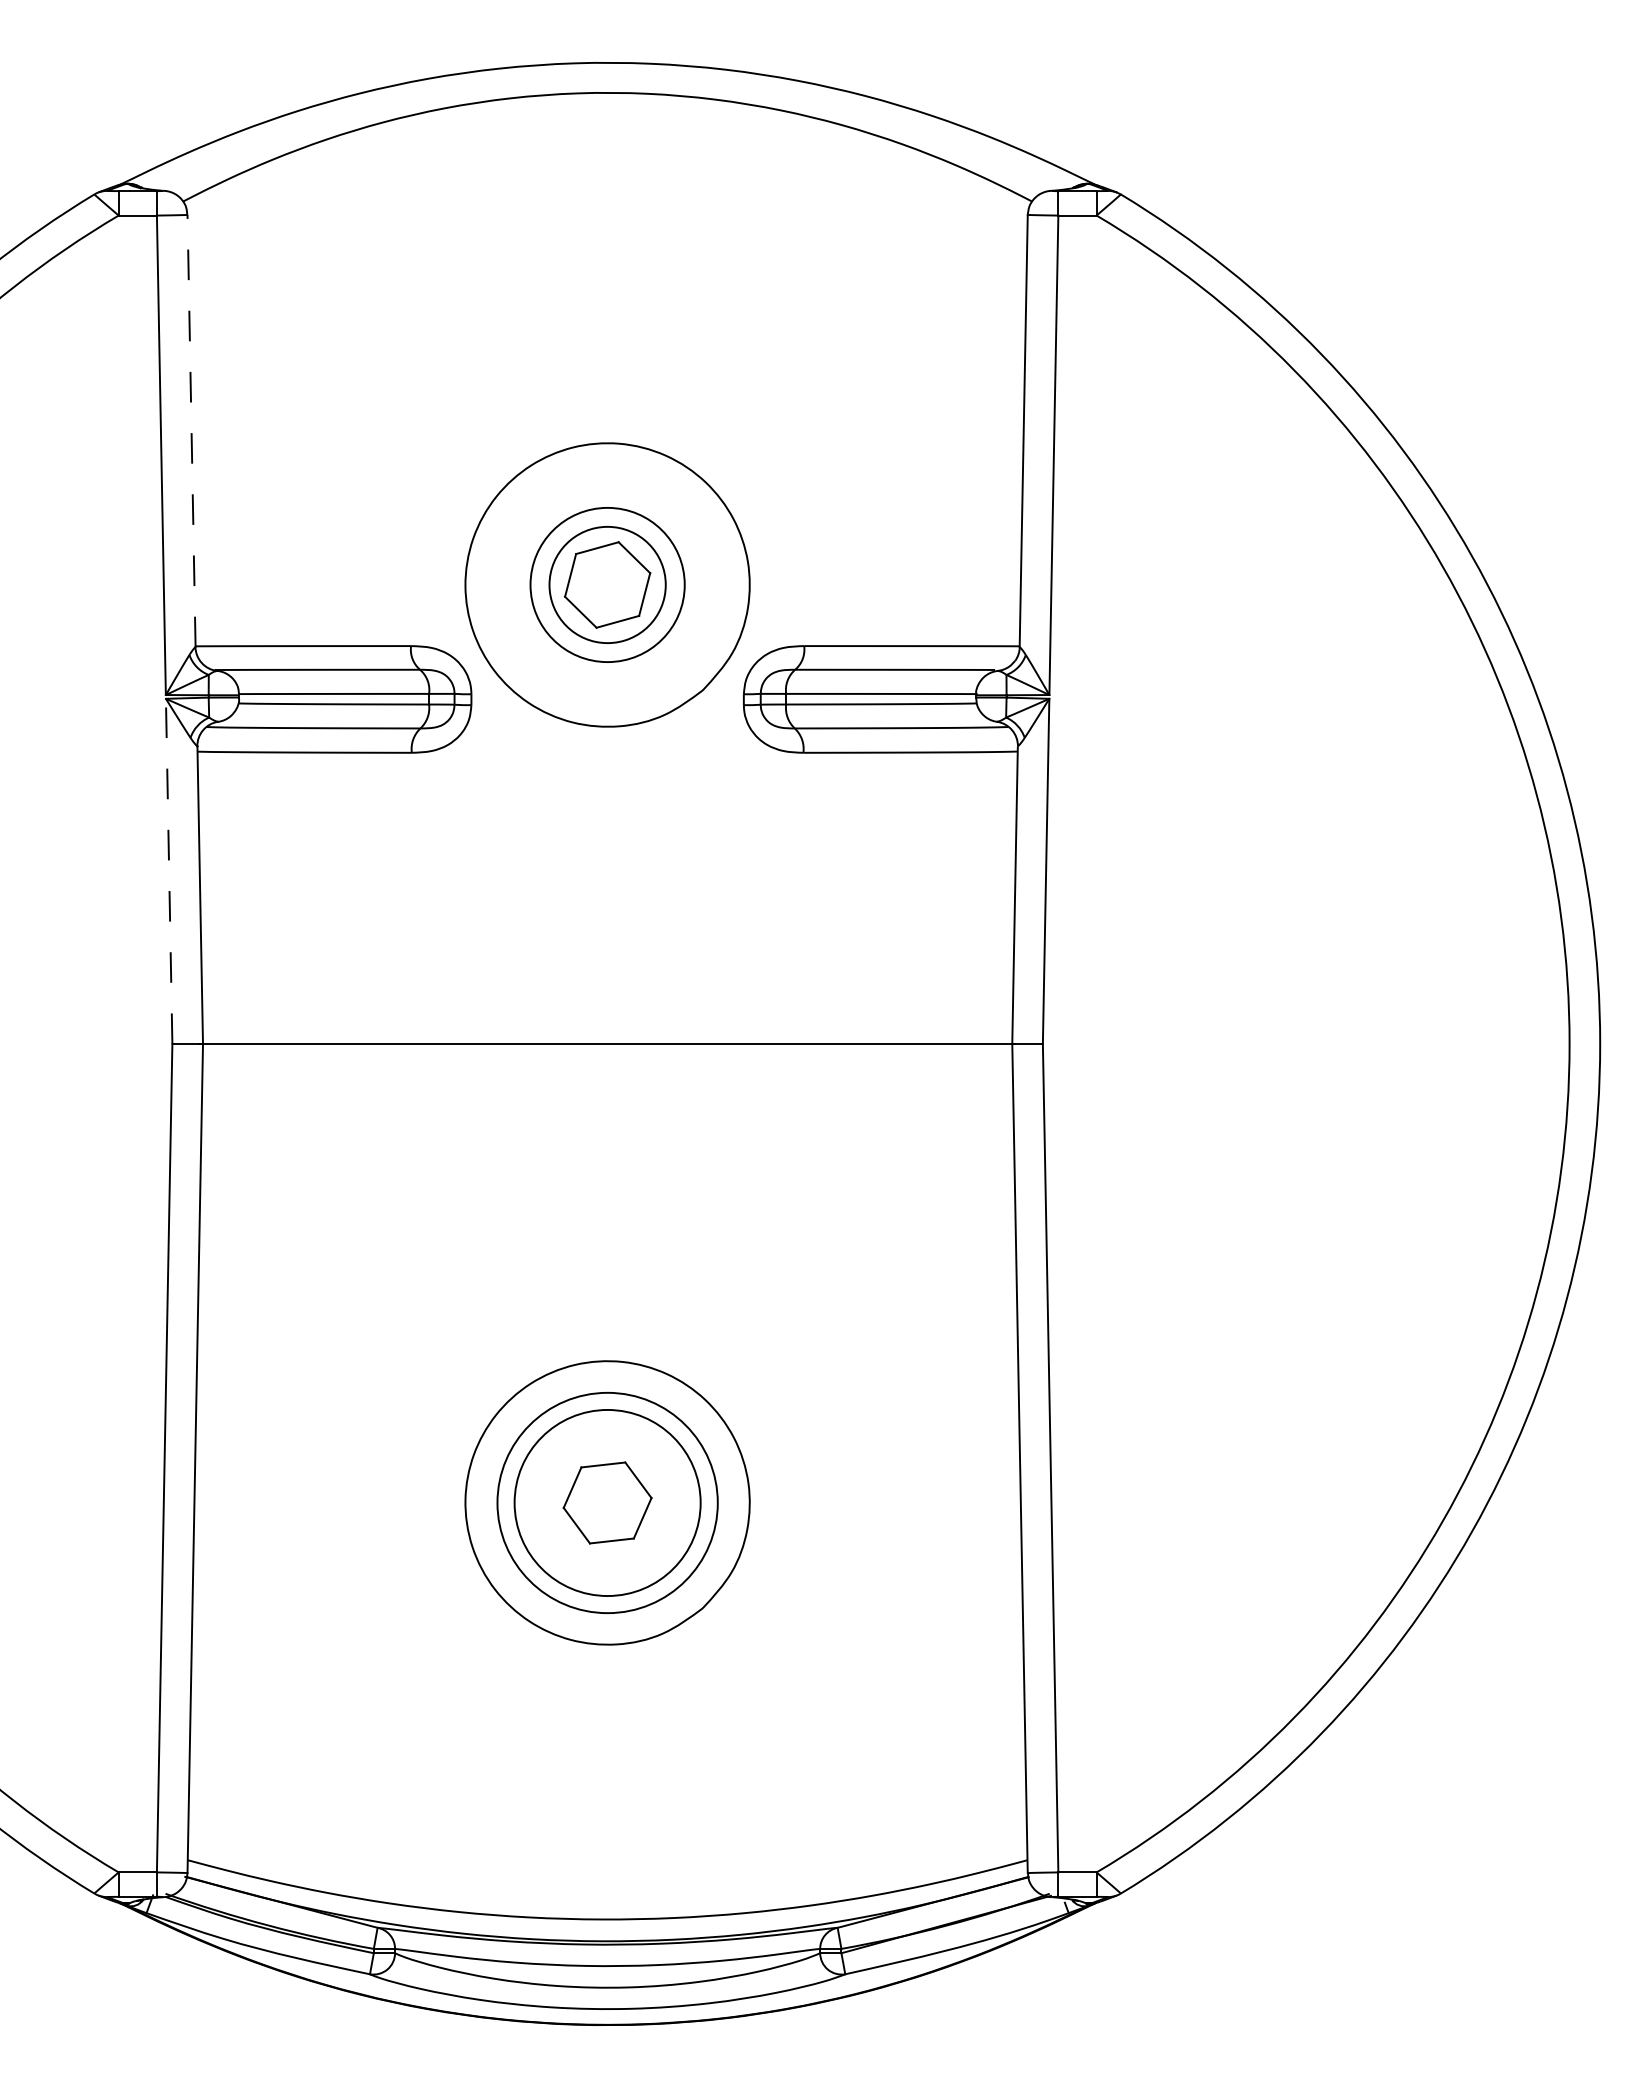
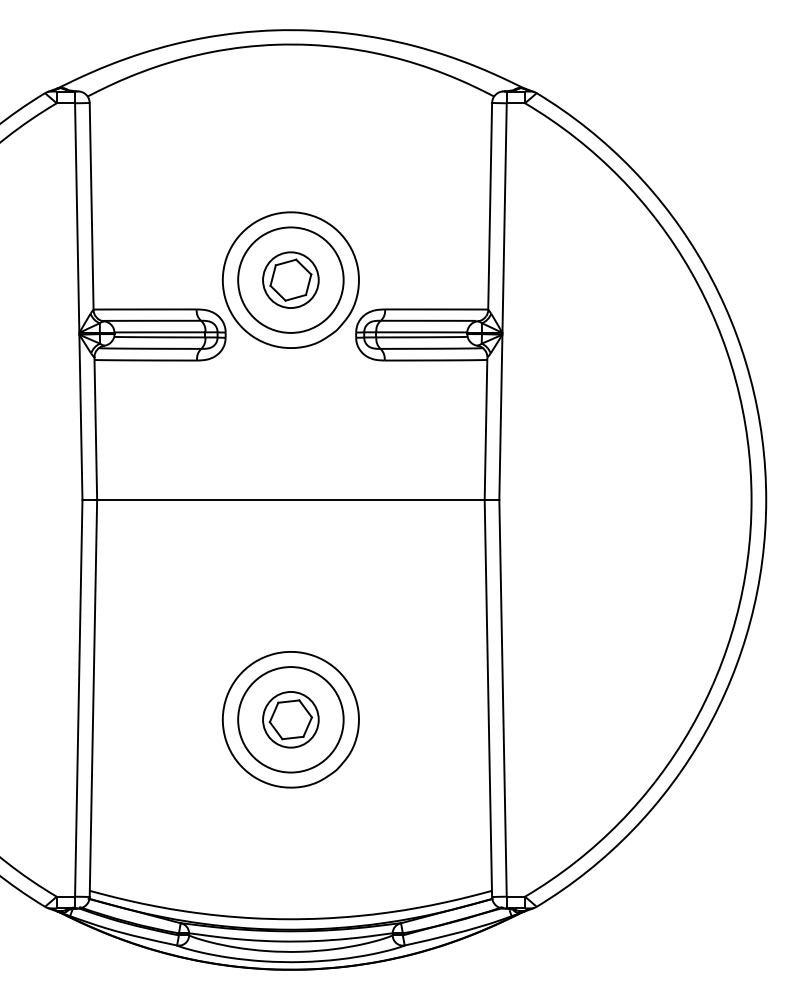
line: (191, 431) -> (91, 206), dashed -> solid
circle: (606, 583) -> (290, 279), size x1.43
line: (168, 871) -> (80, 417), dashed -> solid
circle: (606, 1502) -> (290, 719), size x0.62

